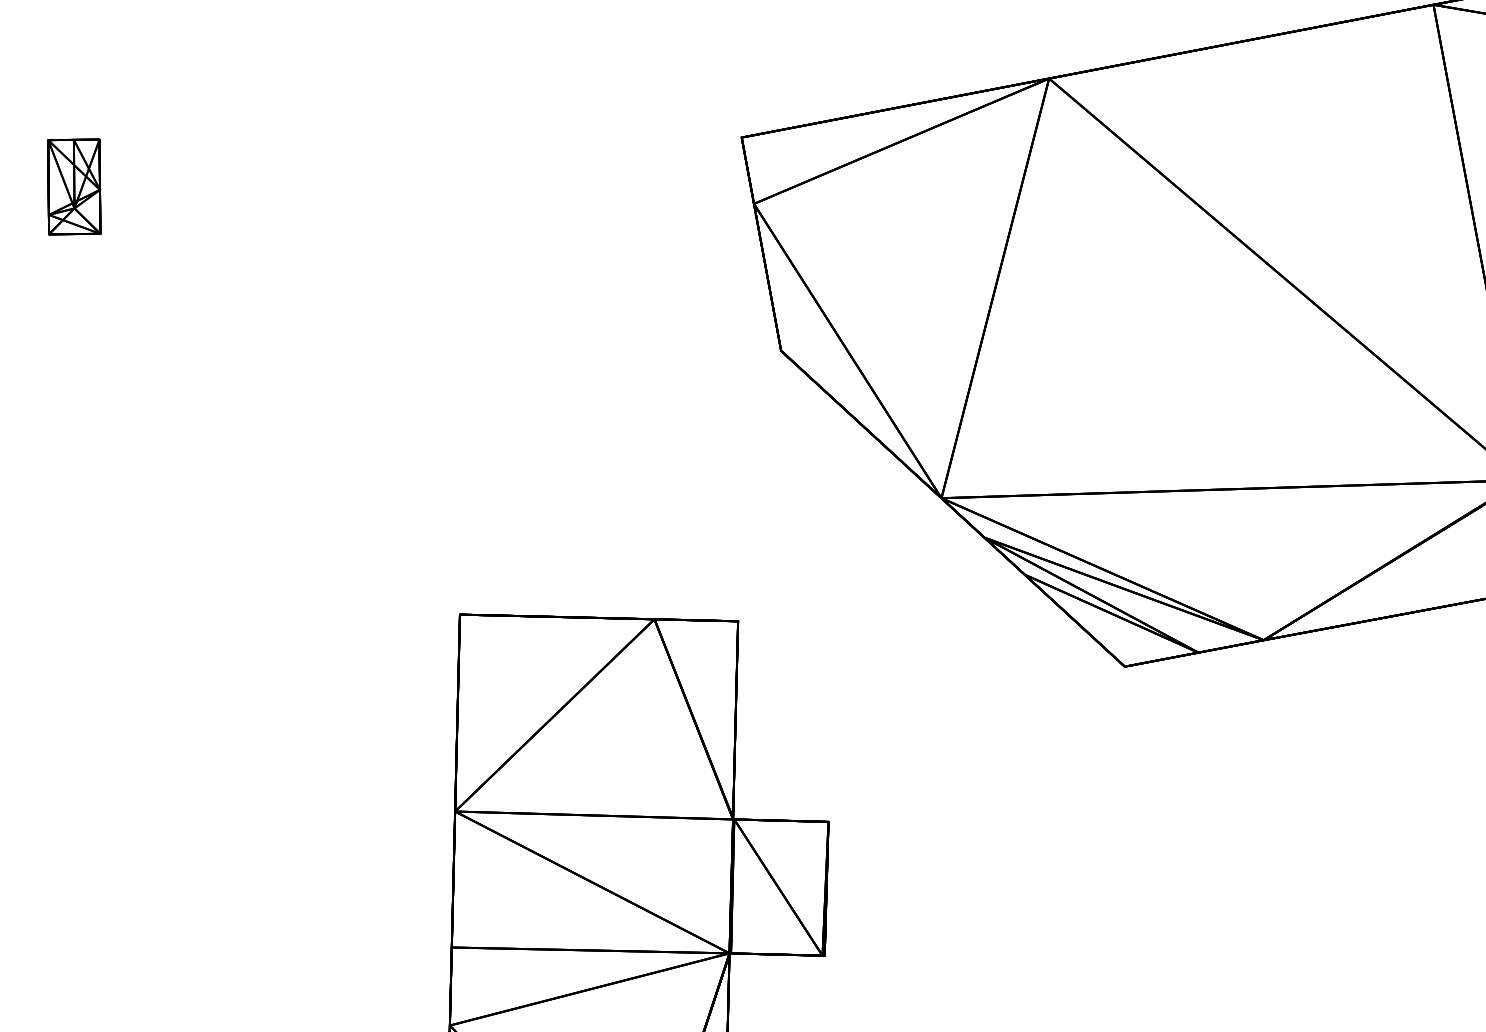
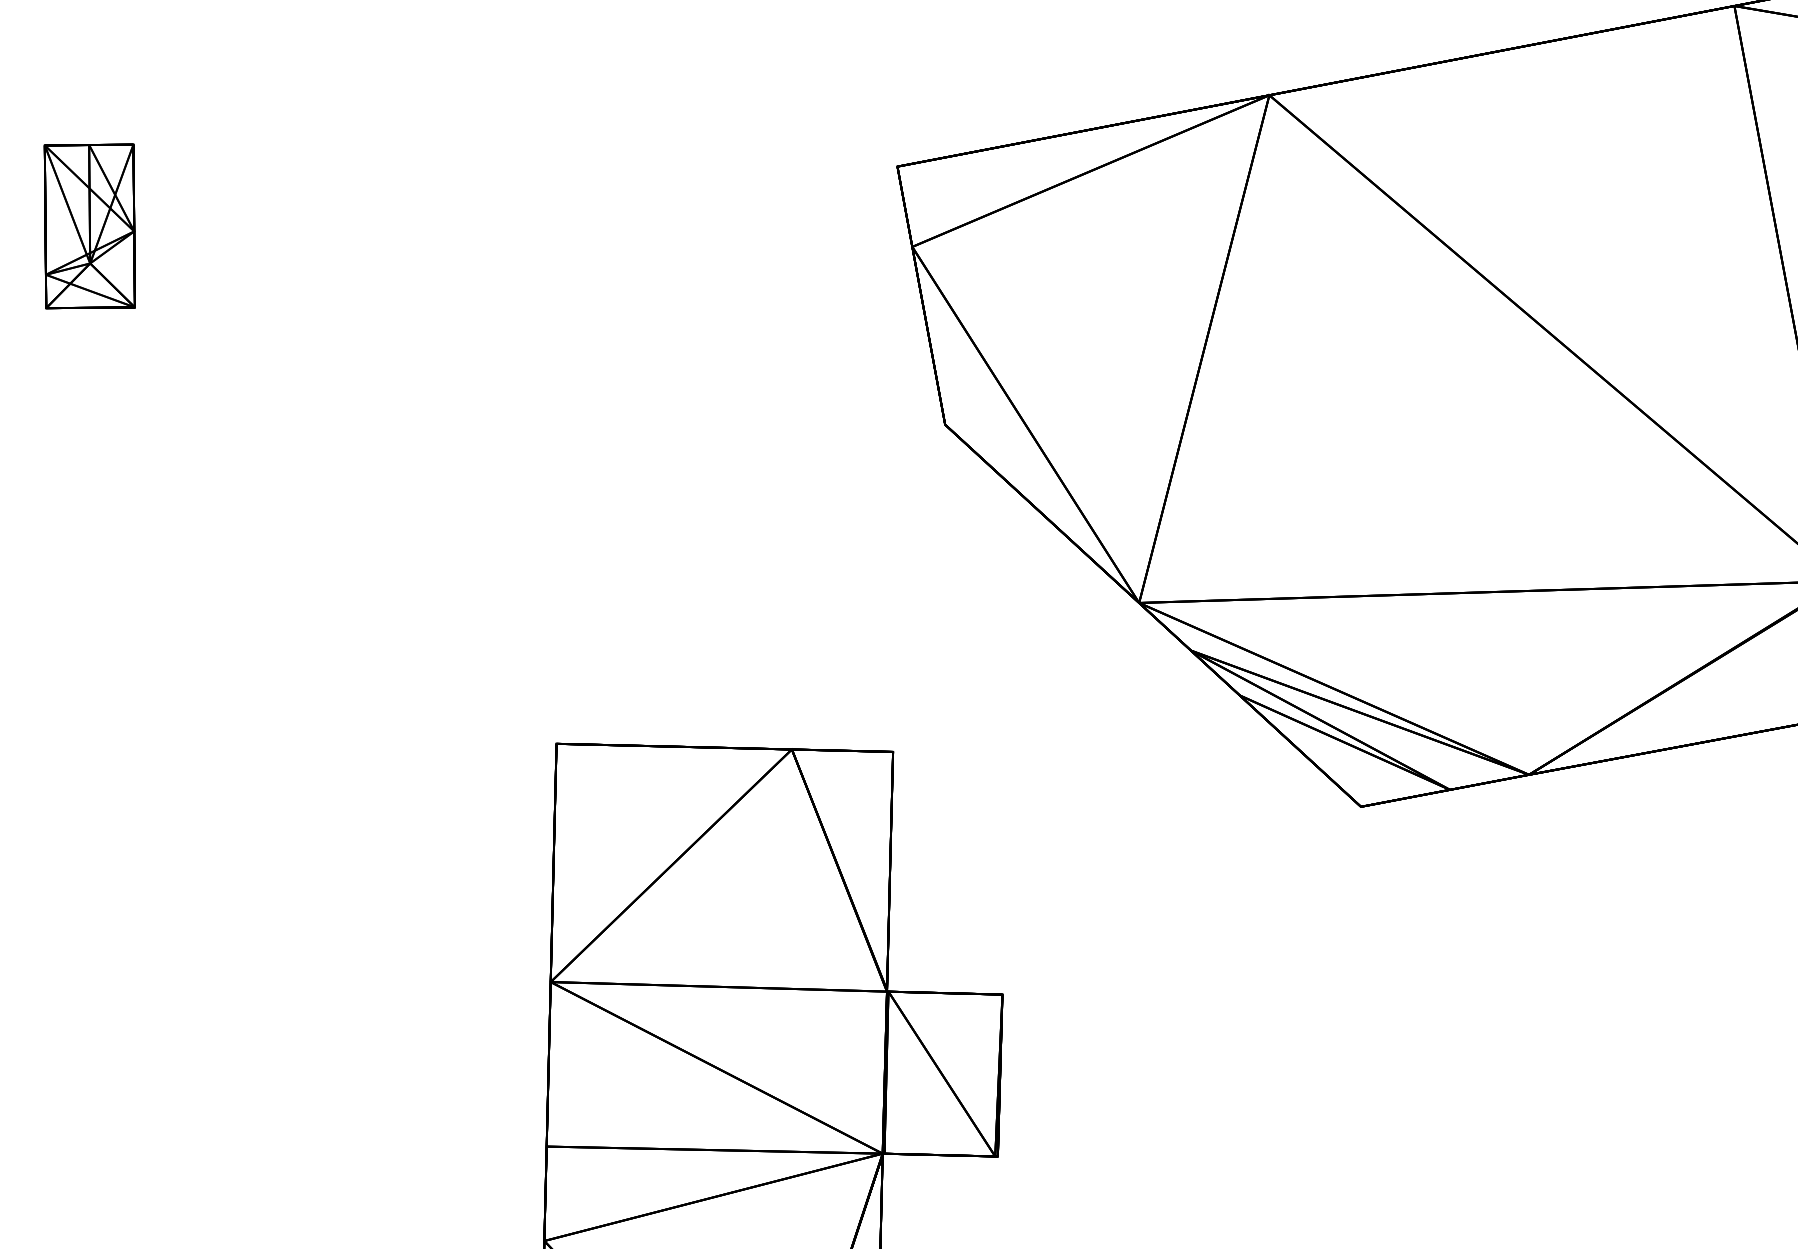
part: (74, 186) -> (90, 225), size x1.43

